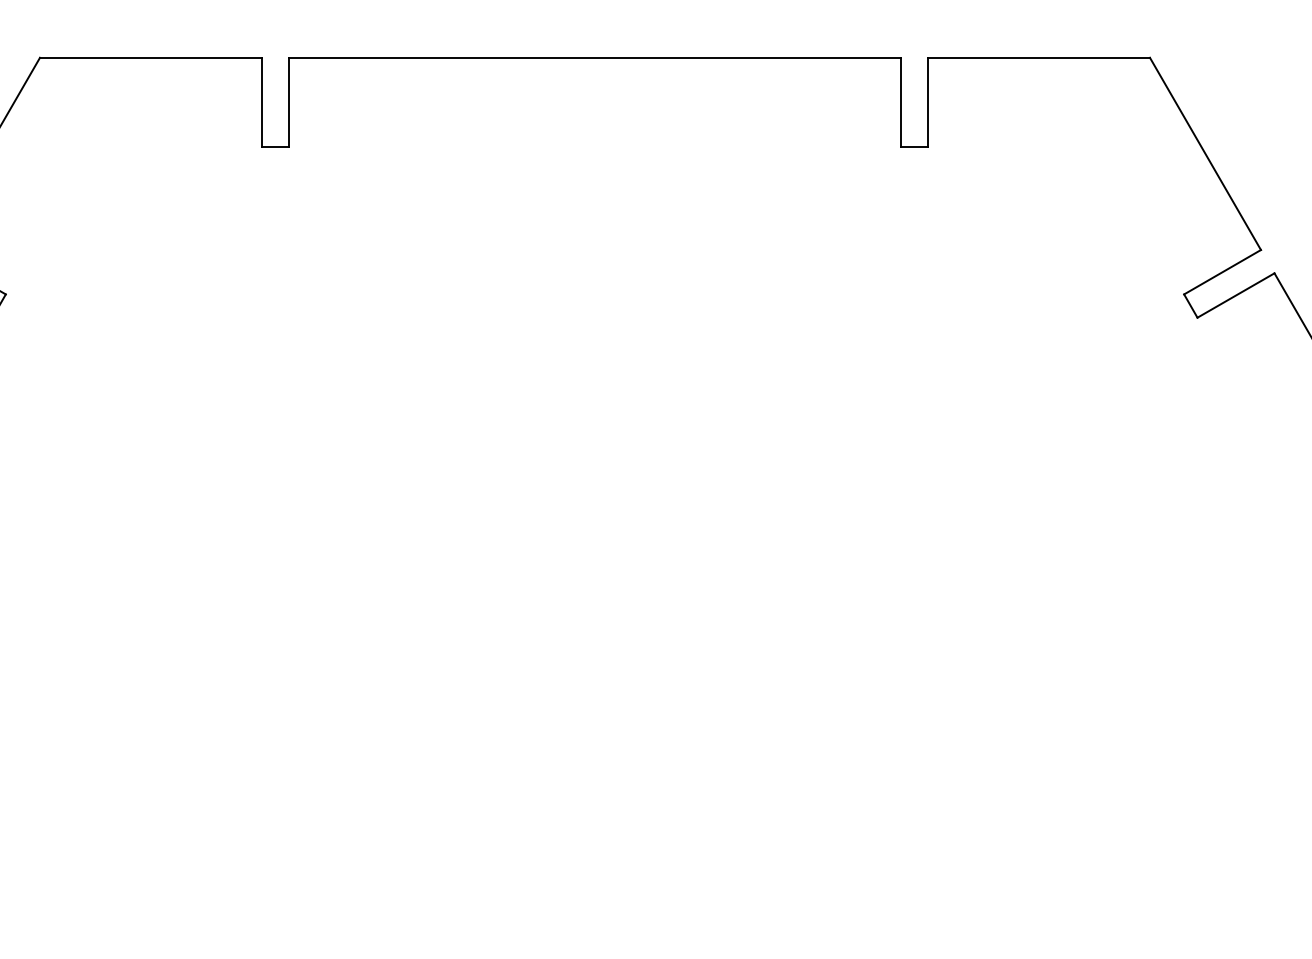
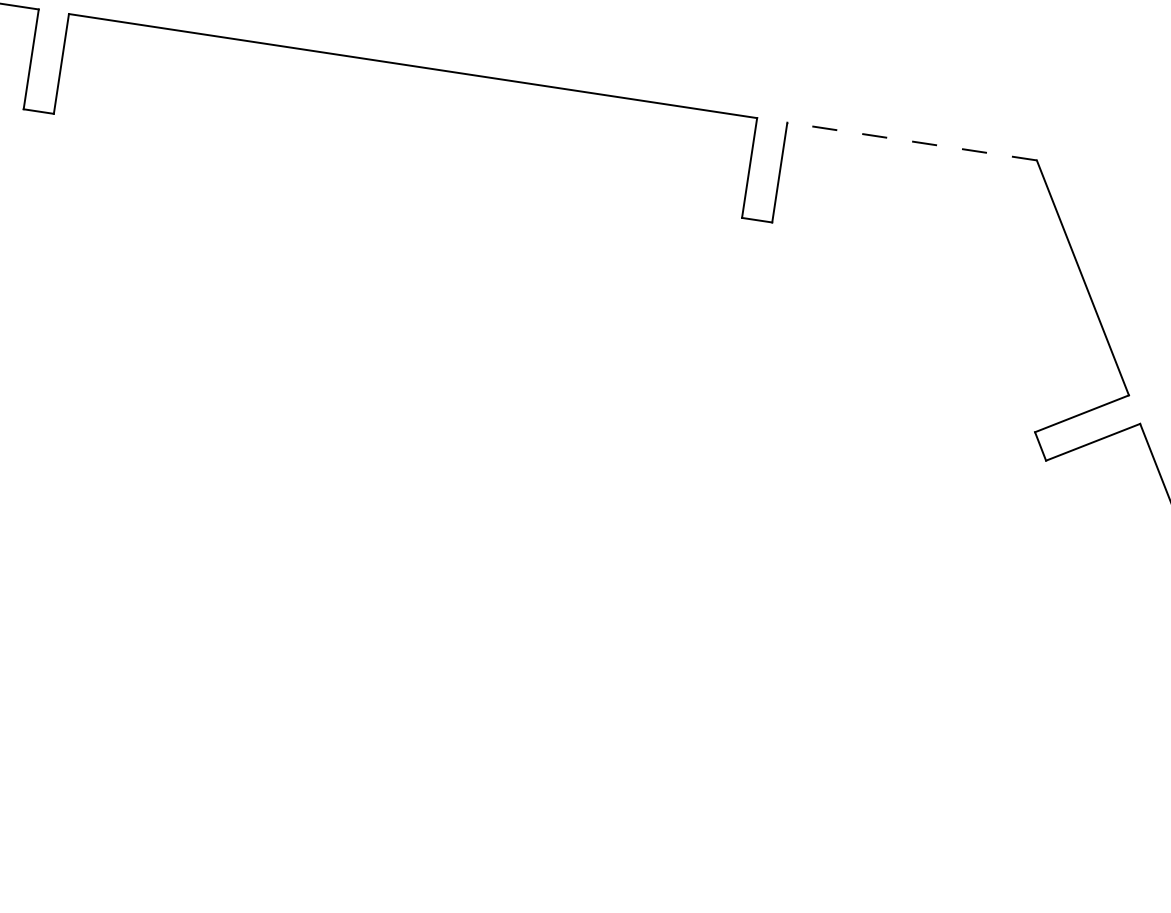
line: (1038, 57) -> (911, 141), solid -> dashed

